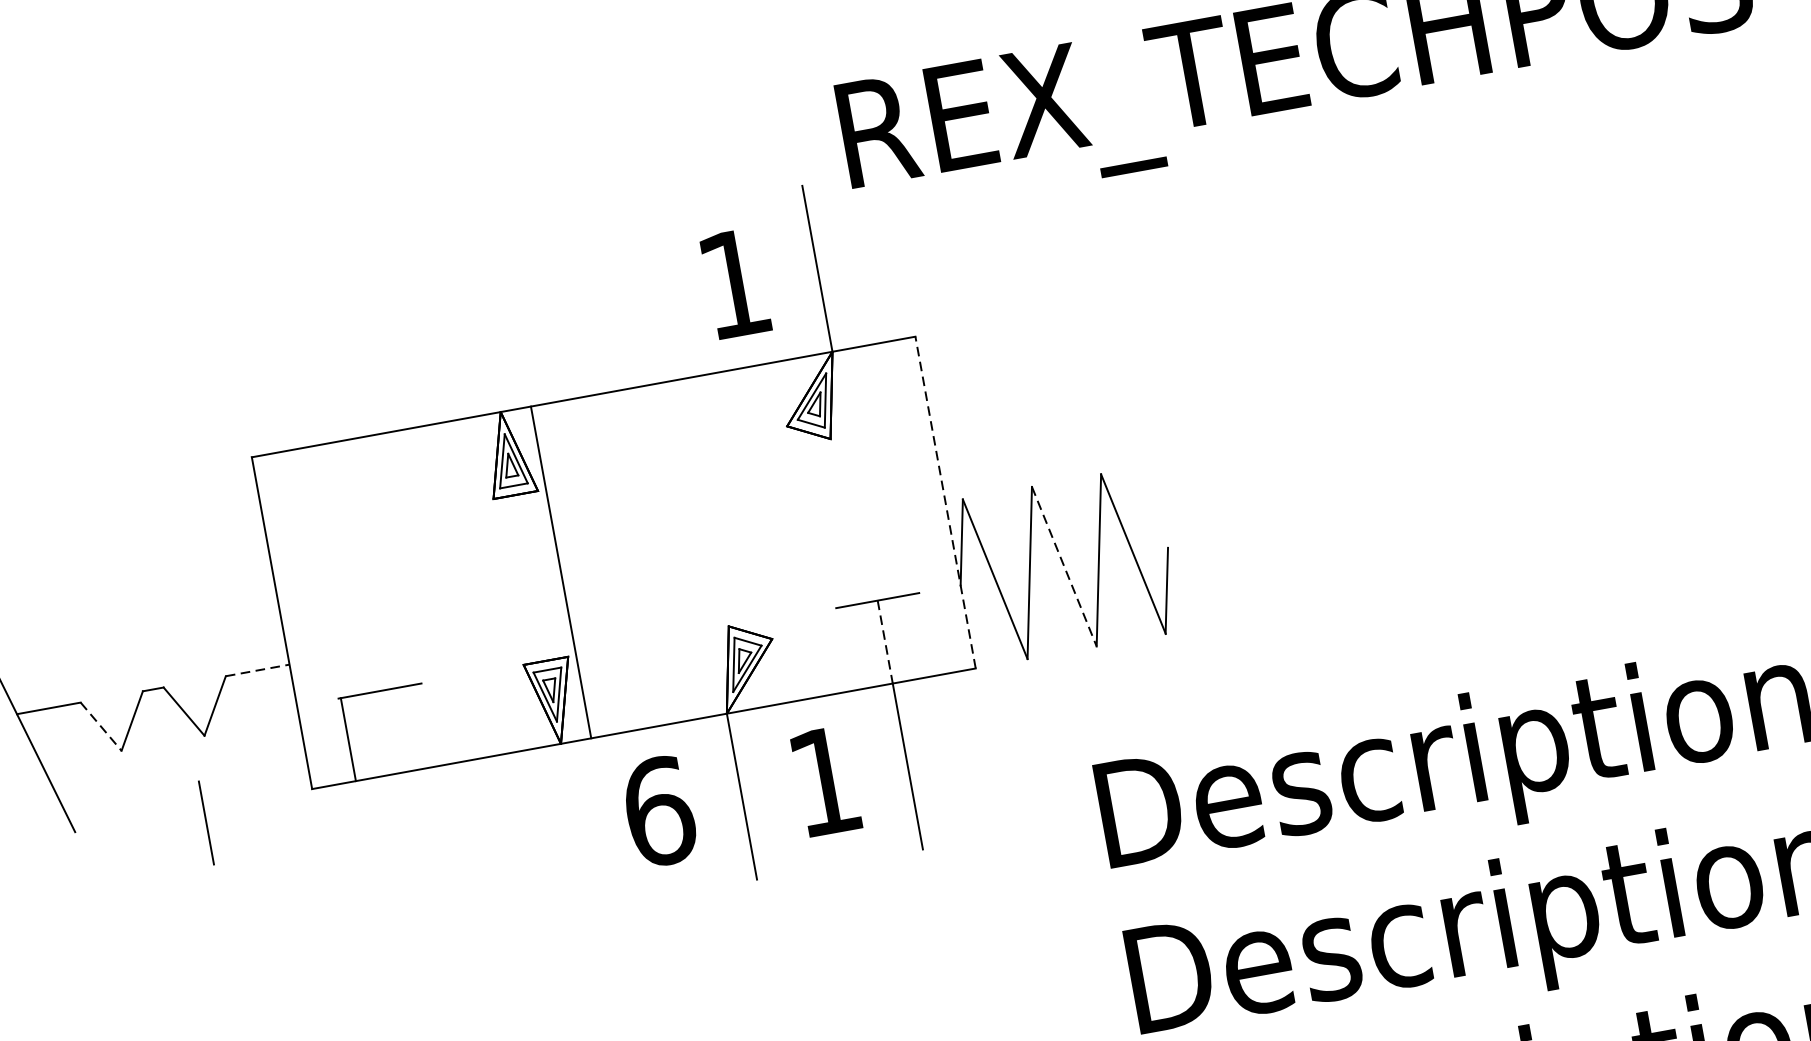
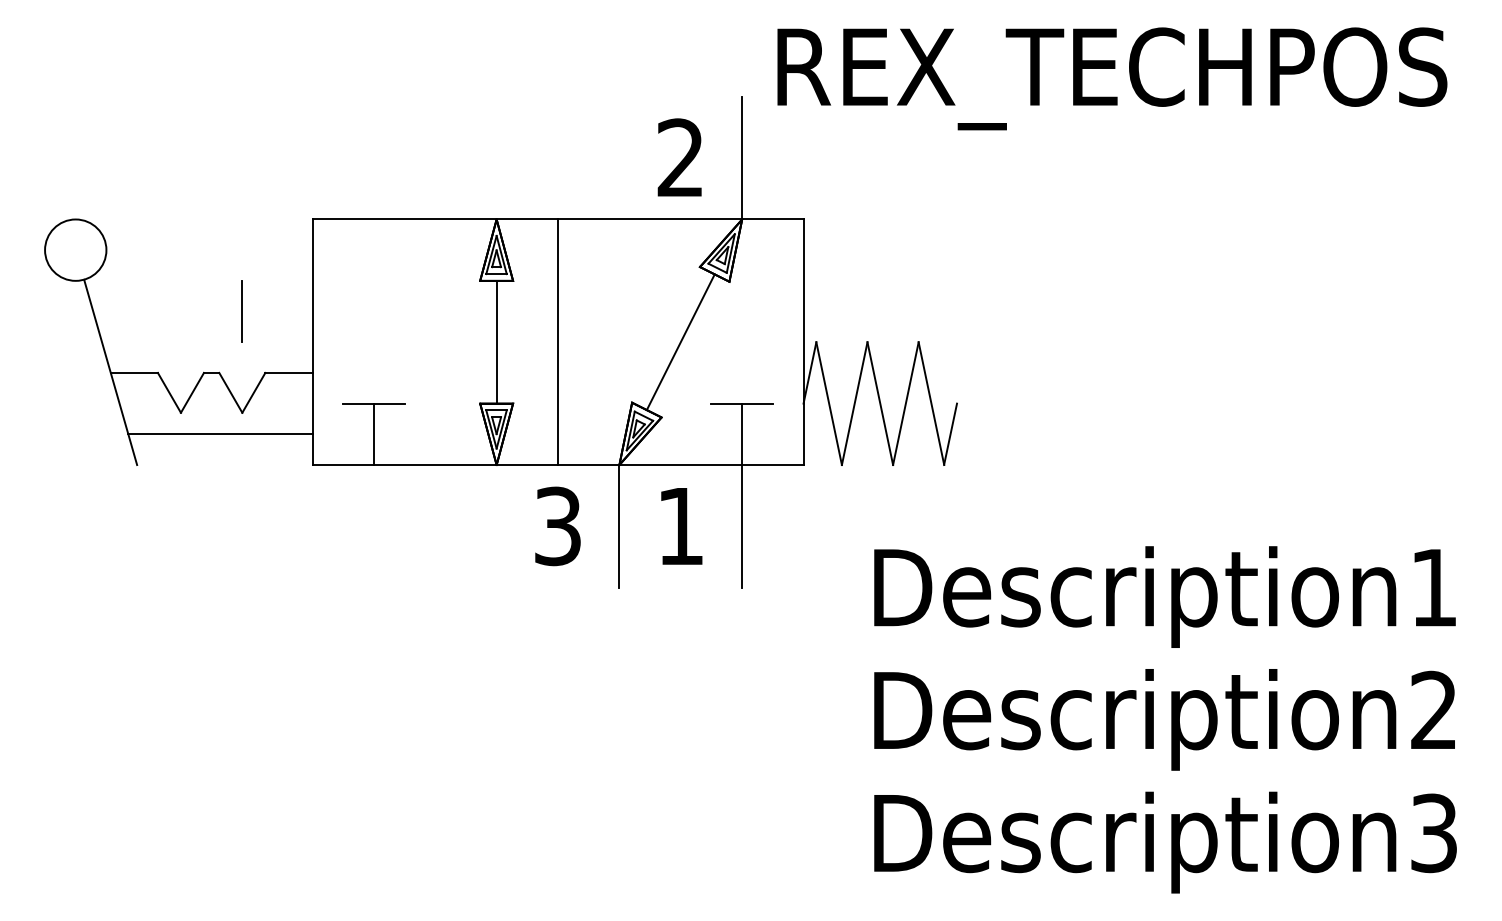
text: (732, 283) -> (679, 157), 1 -> 2
line: (945, 502) -> (803, 342), dashed -> solid
line: (779, 533) -> (680, 342), added
line: (1064, 566) -> (880, 403), dashed -> solid
line: (561, 572) -> (558, 342), moved
line: (530, 576) -> (496, 341), added
line: (885, 642) -> (742, 434), dashed -> solid
line: (257, 669) -> (288, 372), dashed -> solid
line: (101, 727) -> (169, 393), dashed -> solid
line: (347, 739) -> (373, 434), moved
line: (180, 770) -> (220, 434), added
text: (659, 811) -> (558, 526), 6 -> 3
line: (205, 823) -> (241, 311), moved

